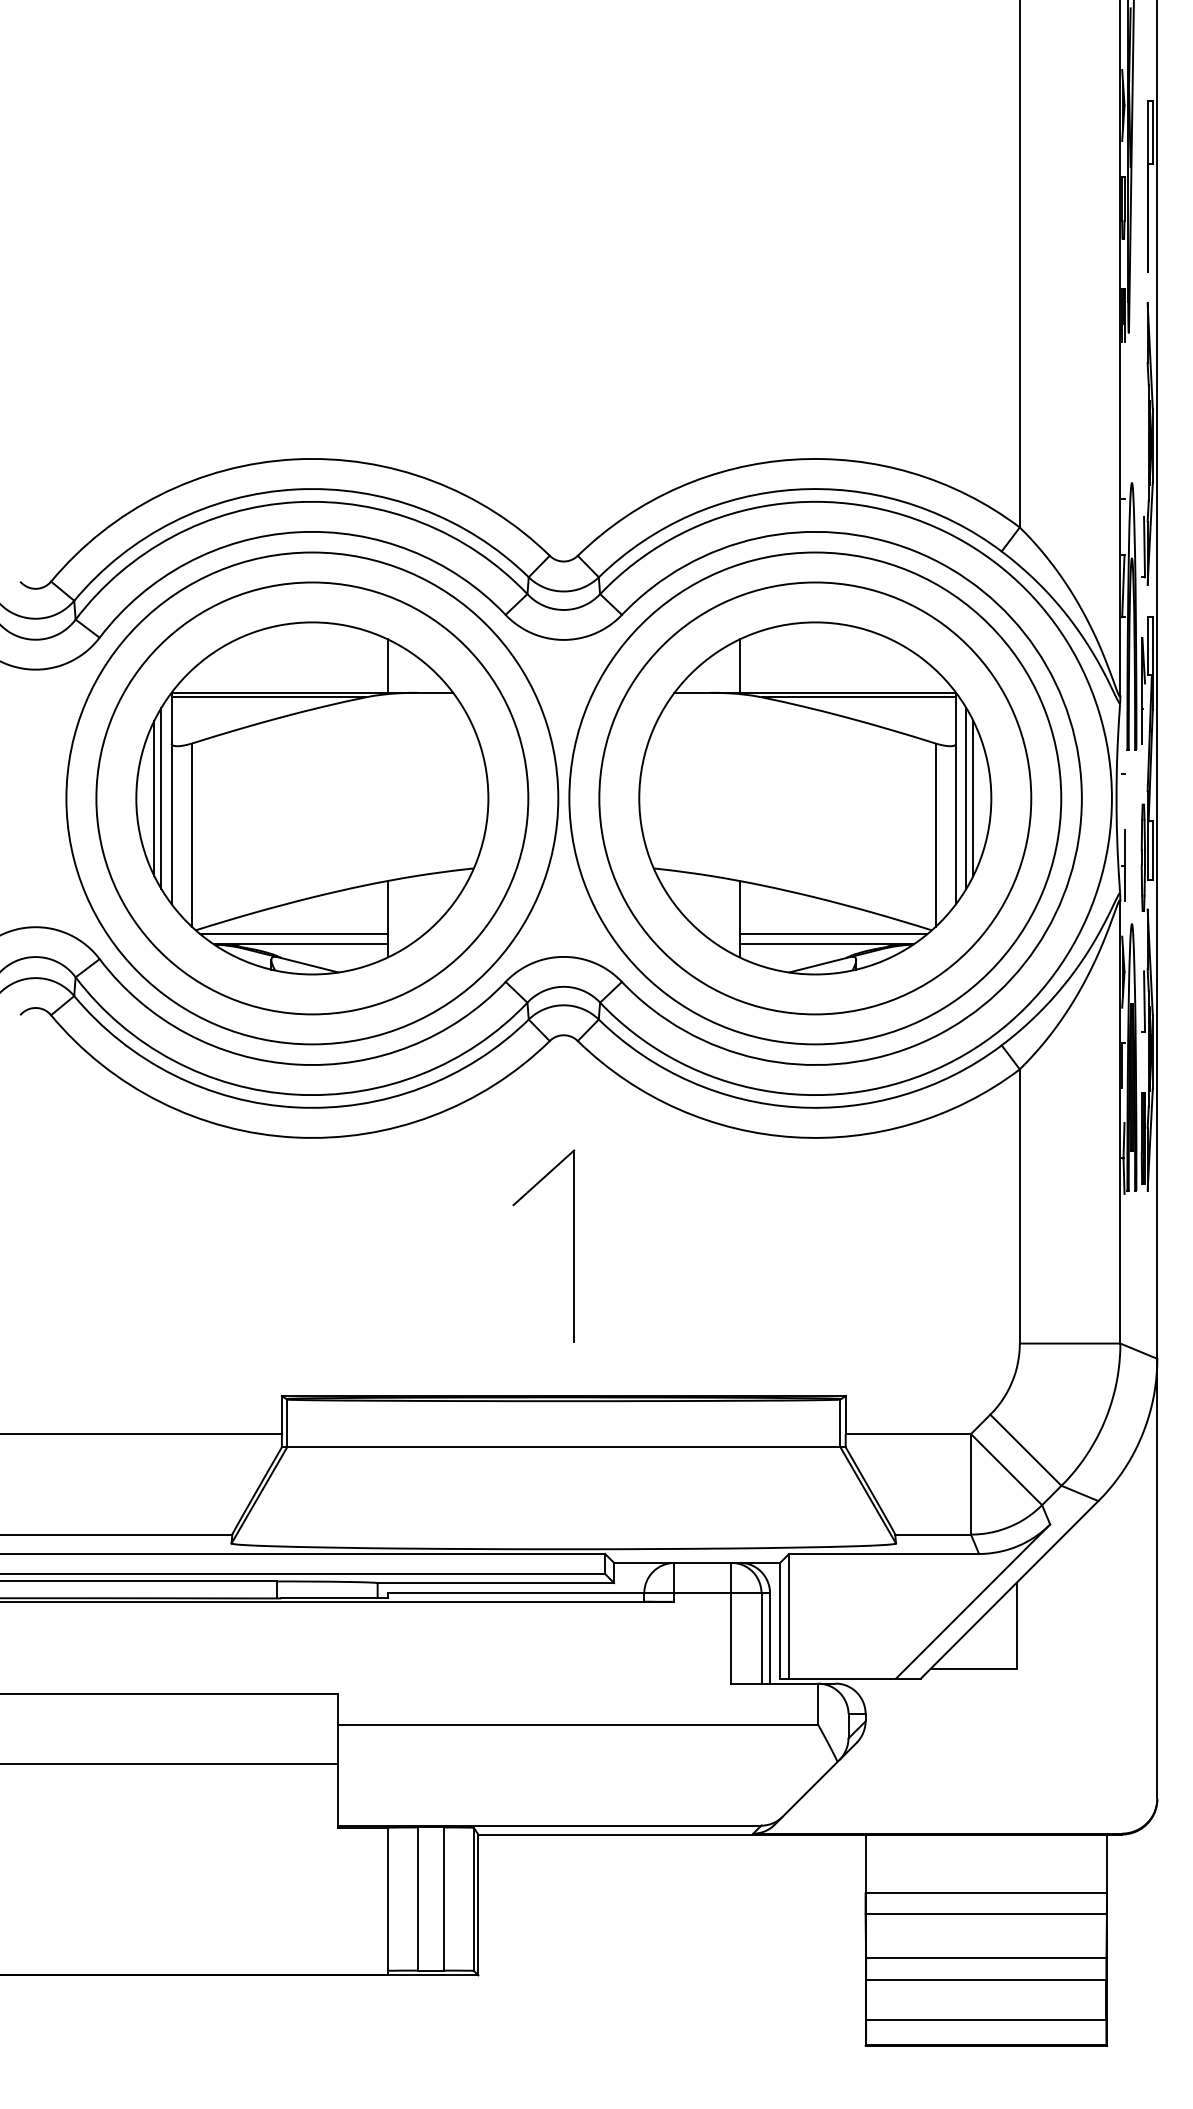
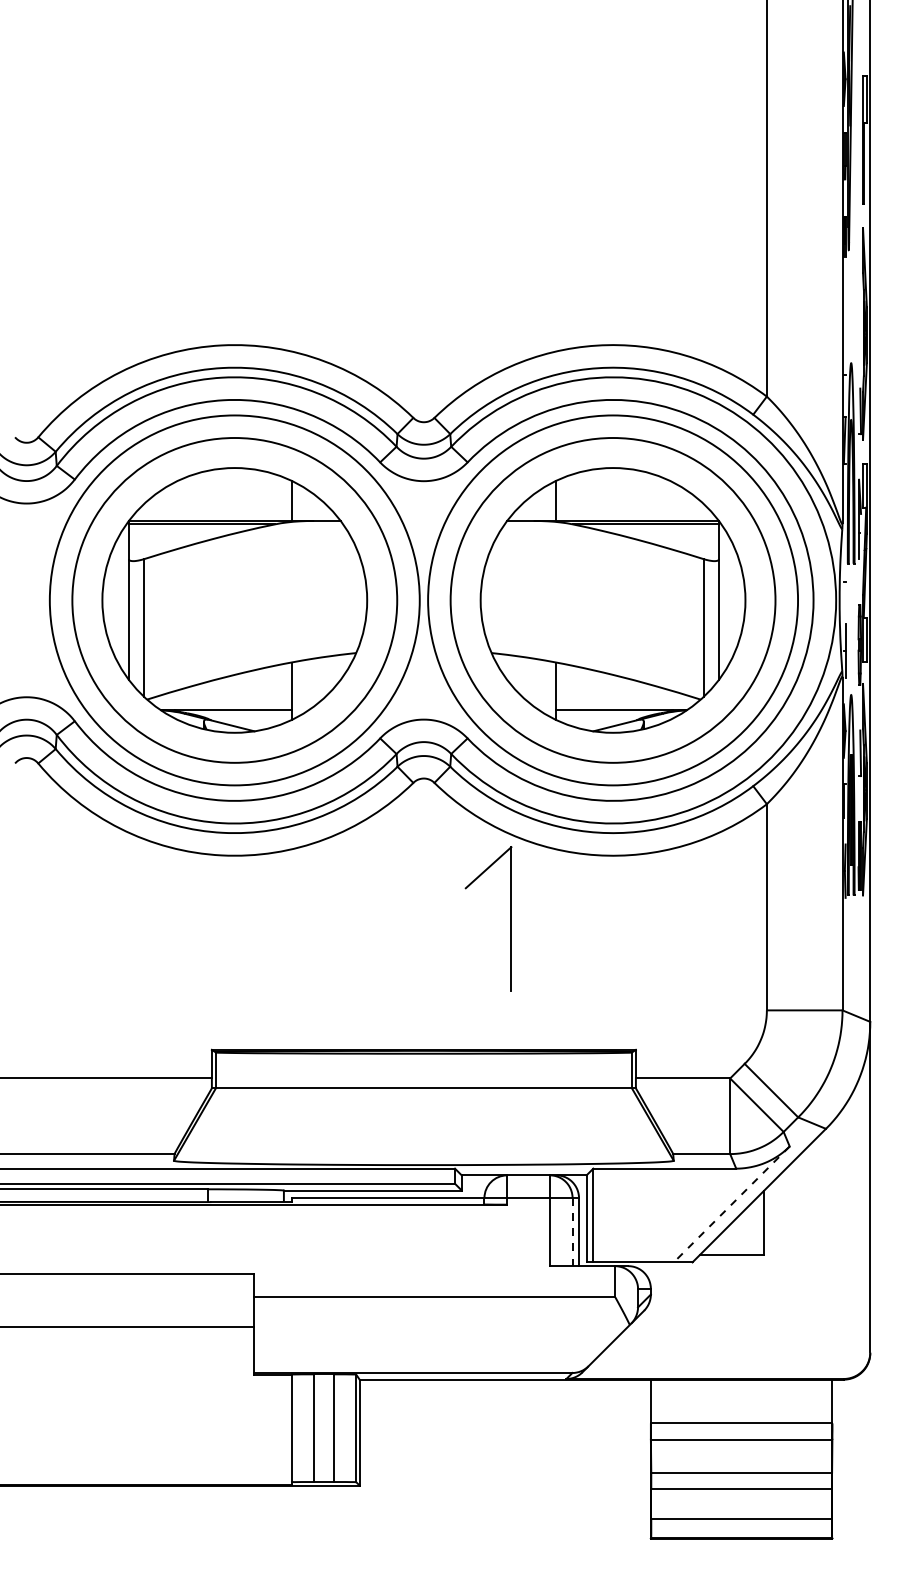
line: (154, 798) -> (116, 600), removed
line: (161, 798) -> (121, 600), removed
line: (966, 798) -> (726, 600), removed
line: (973, 798) -> (732, 600), removed
line: (293, 934) -> (220, 702), removed
line: (833, 934) -> (626, 702), removed
part: (573, 1245) -> (510, 918), moved
line: (973, 1601) -> (732, 1204), solid -> dashed
line: (761, 1638) -> (572, 1232), solid -> dashed

